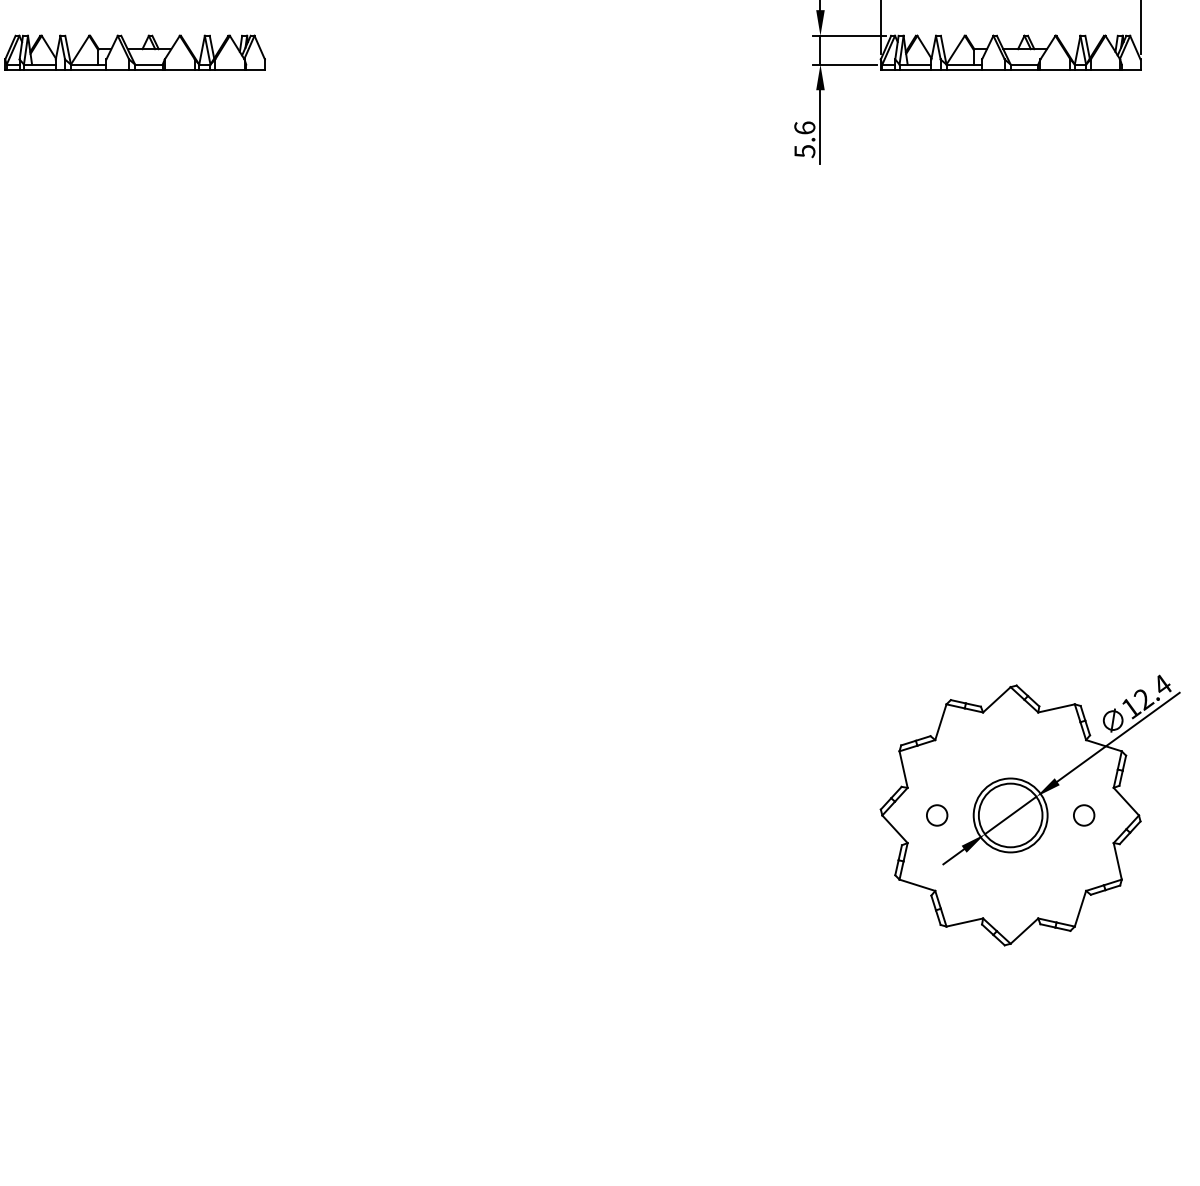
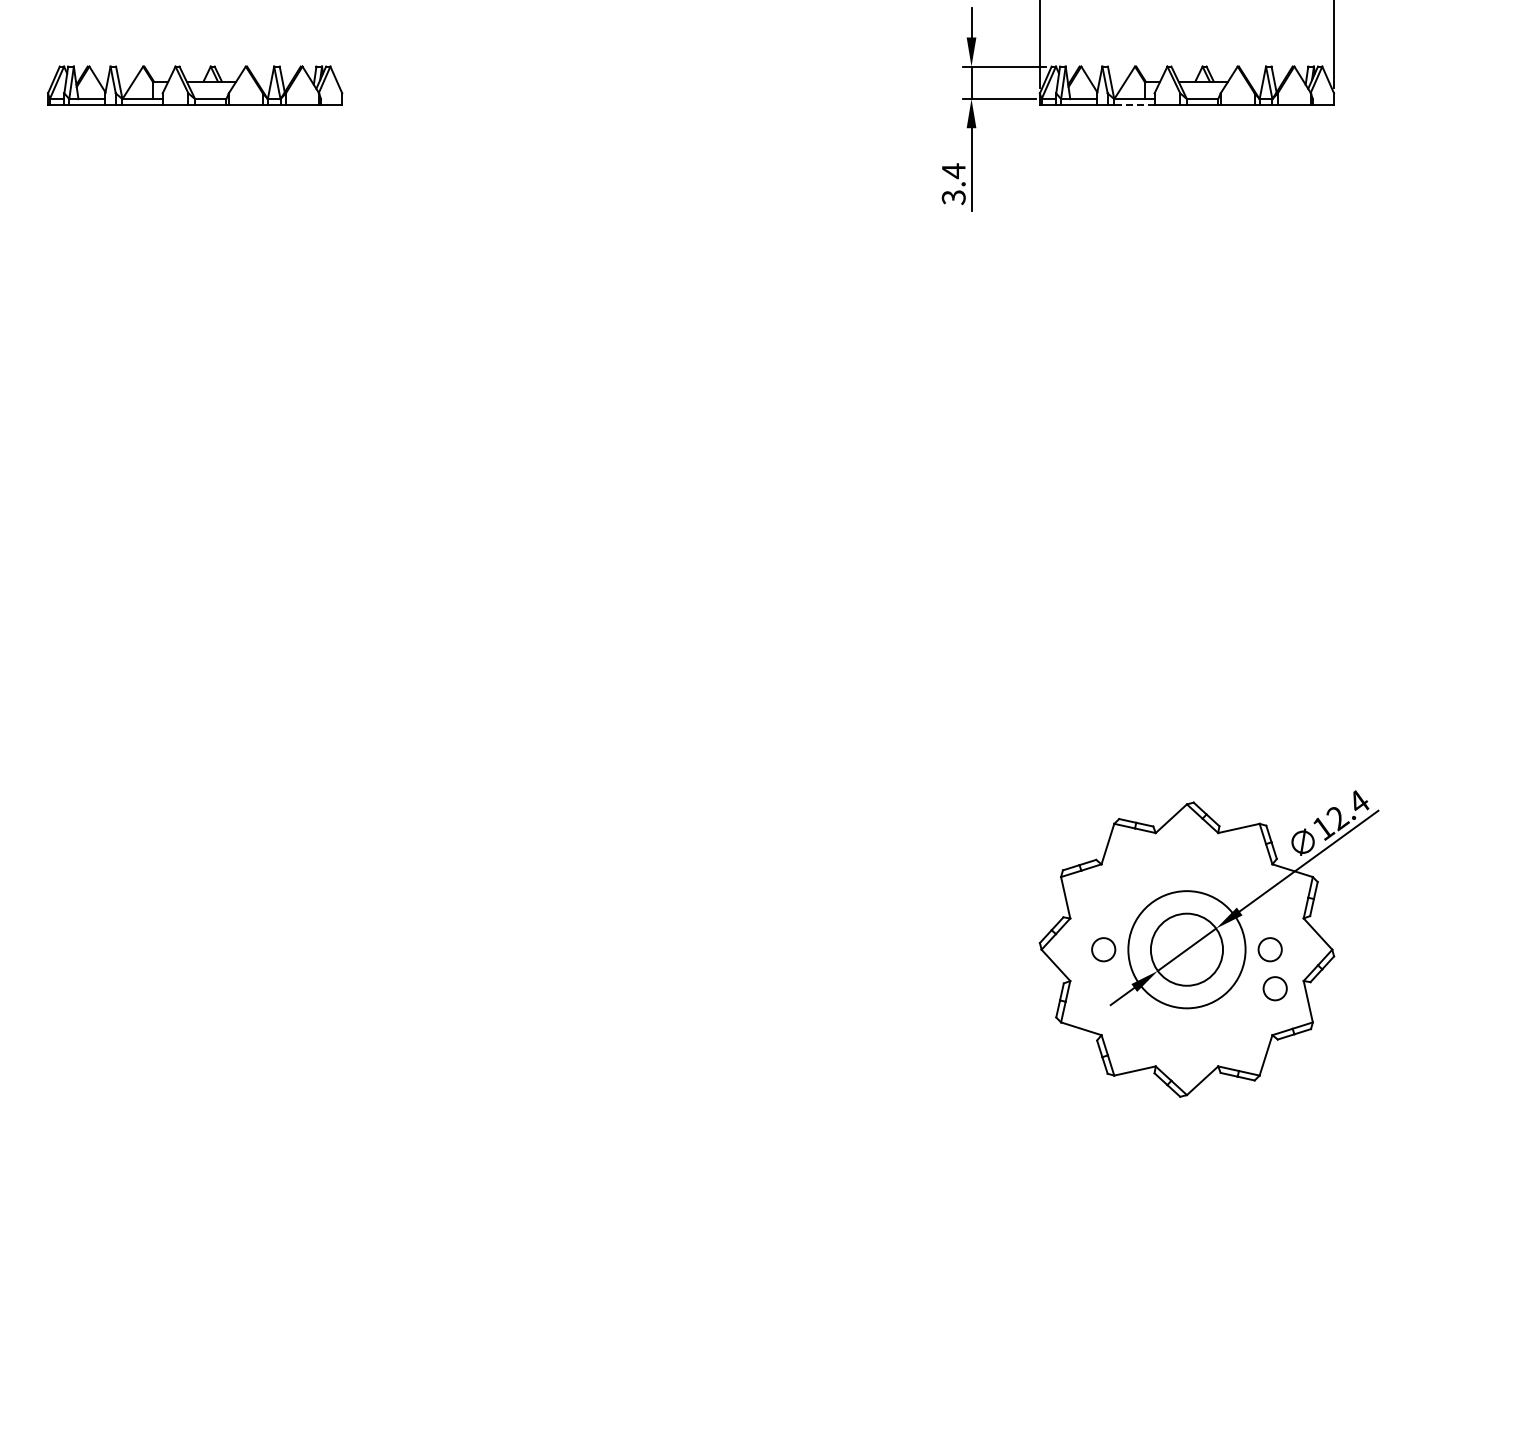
line: (963, 69) -> (1133, 104), solid -> dashed
text: (804, 139) -> (953, 183), 5.6 -> 3.4
circle: (1010, 815) -> (1186, 949), size x1.4
circle: (1087, 849) -> (1274, 988), added

